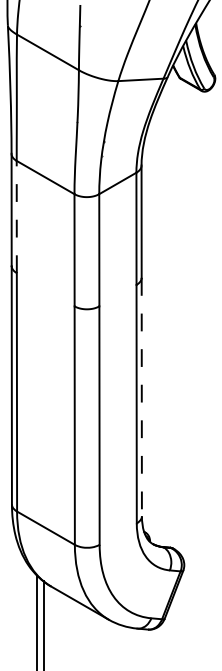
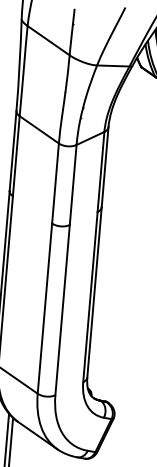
line: (16, 216) -> (16, 155), dashed -> solid
line: (141, 397) -> (94, 292), dashed -> solid

